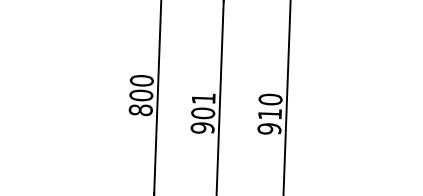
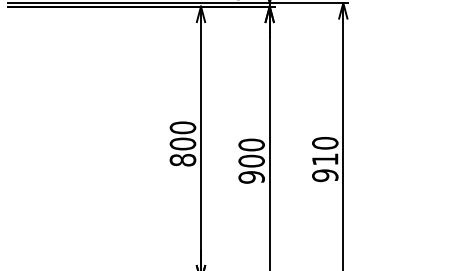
text: (203, 98) -> (251, 144), 901 -> 900

